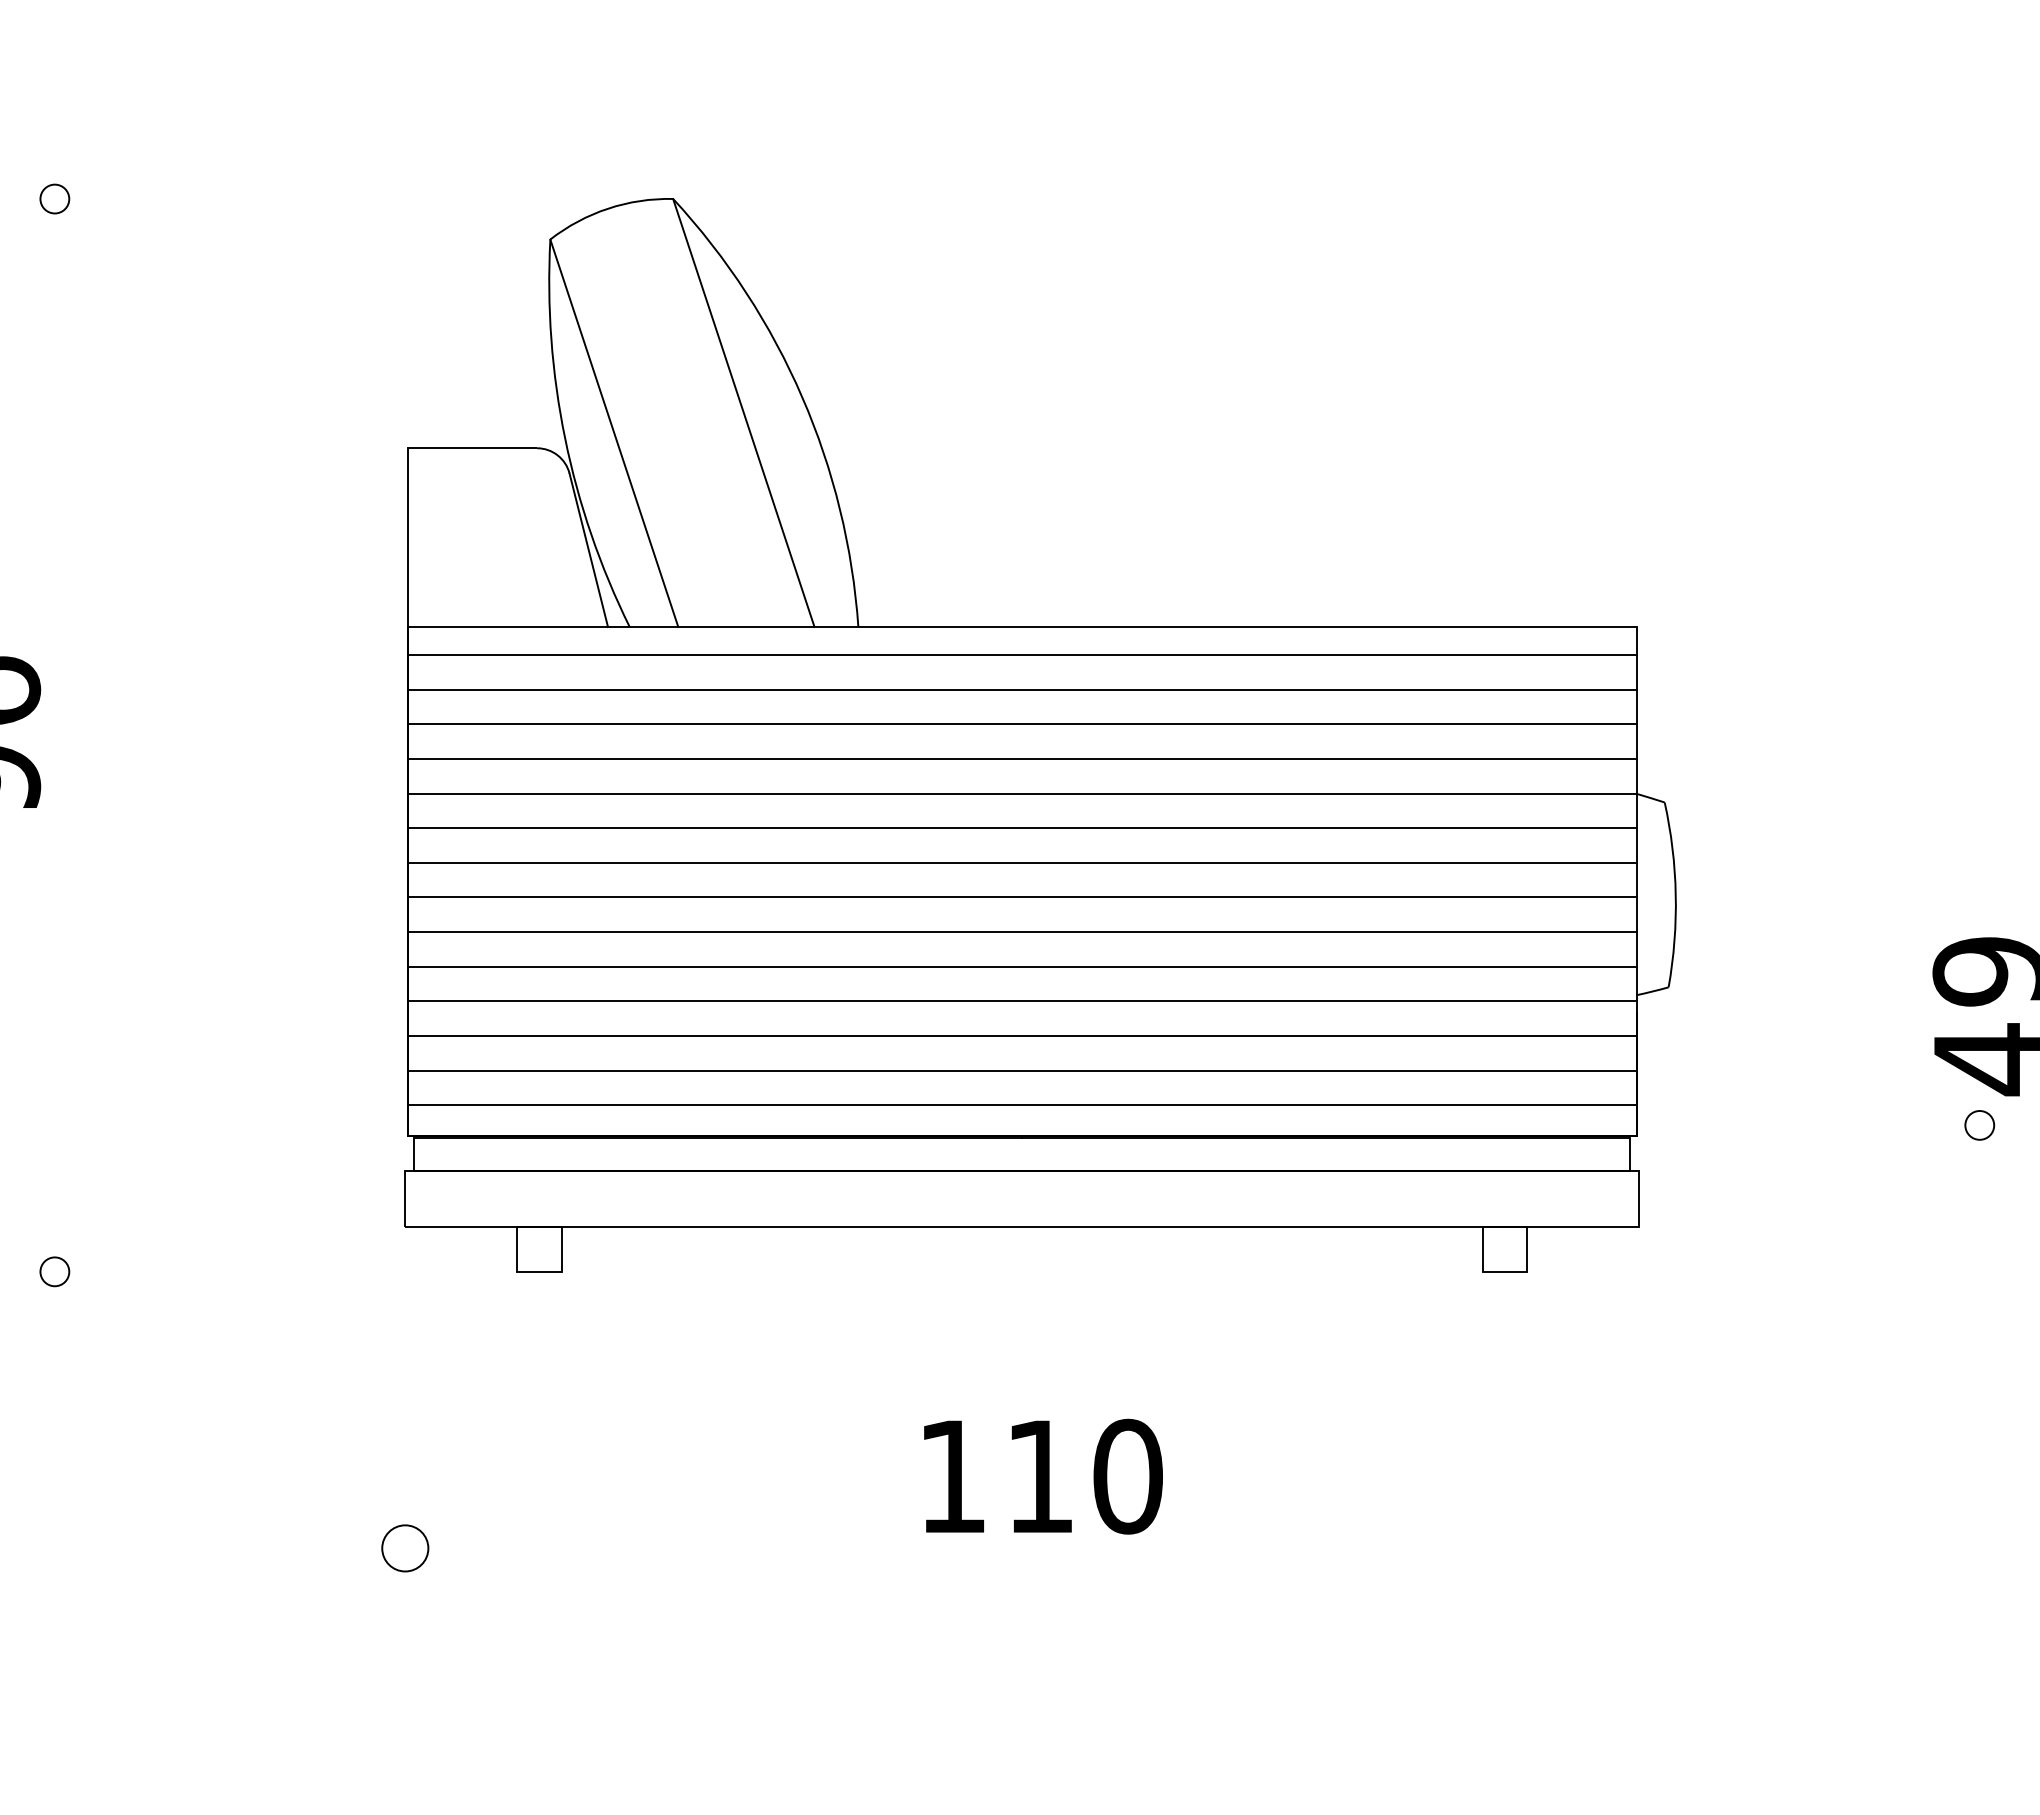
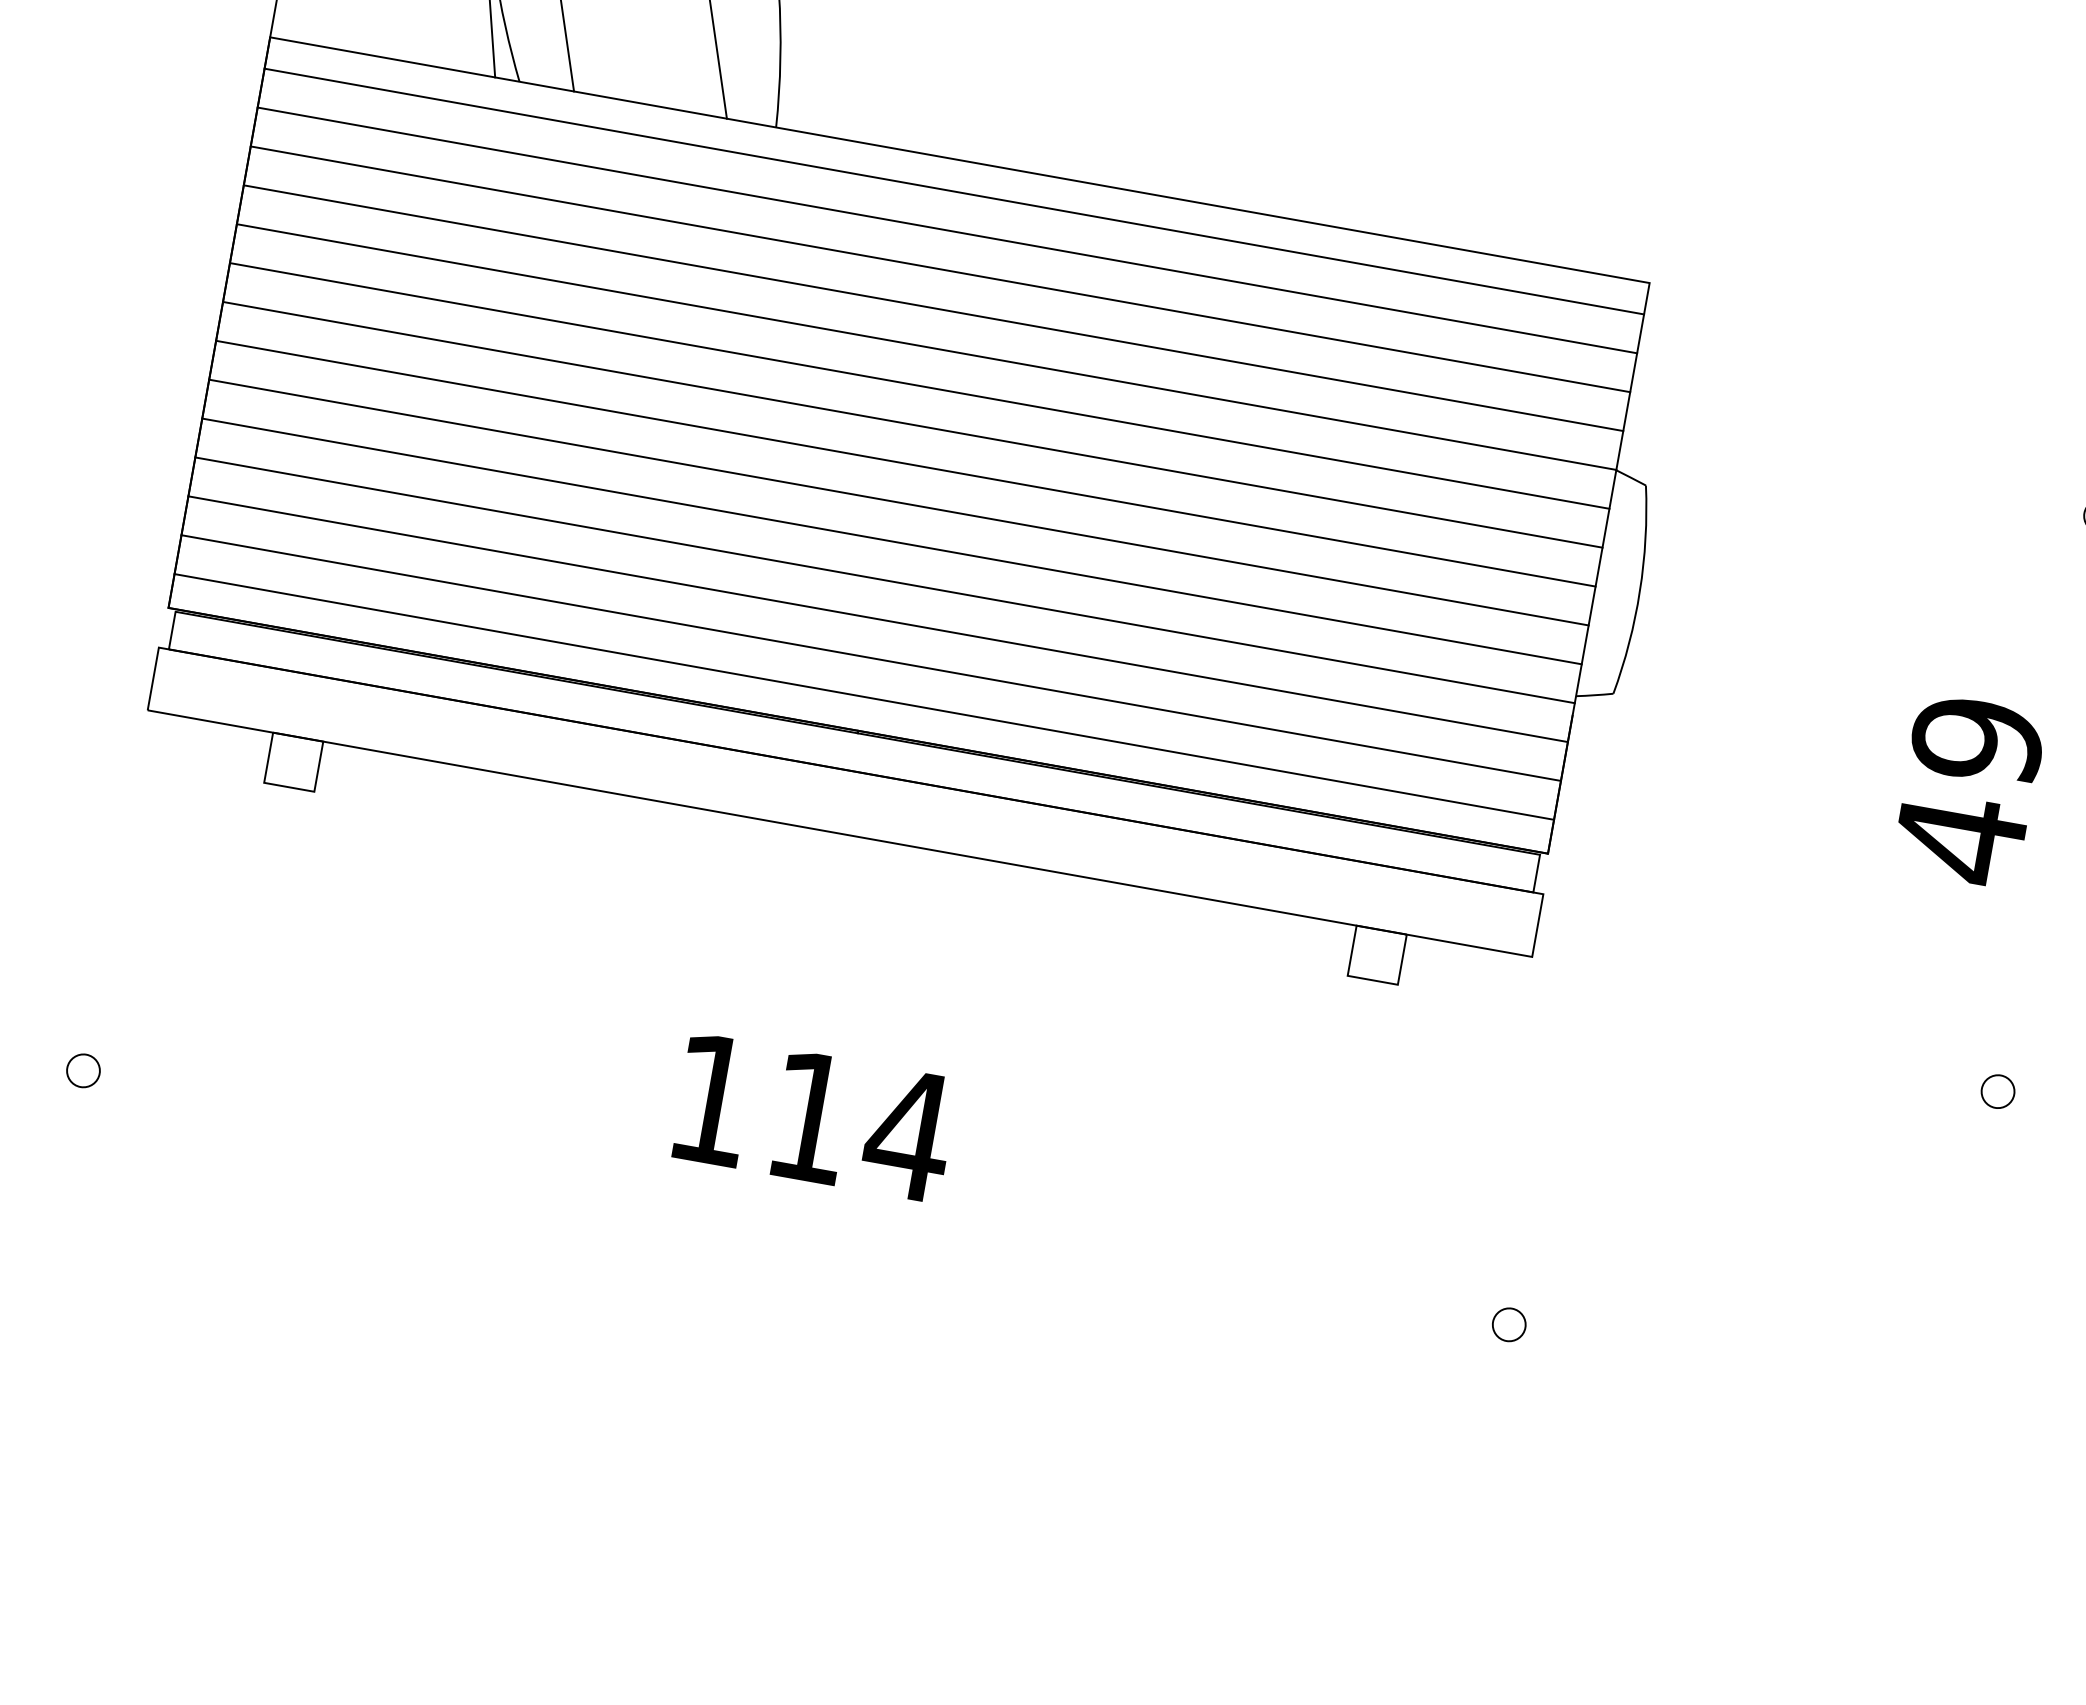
circle: (1979, 1125) -> (1508, 1324), moved
text: (1127, 1476) -> (908, 1134), 110 -> 114
circle: (404, 1548) -> (82, 1070), size x0.62

